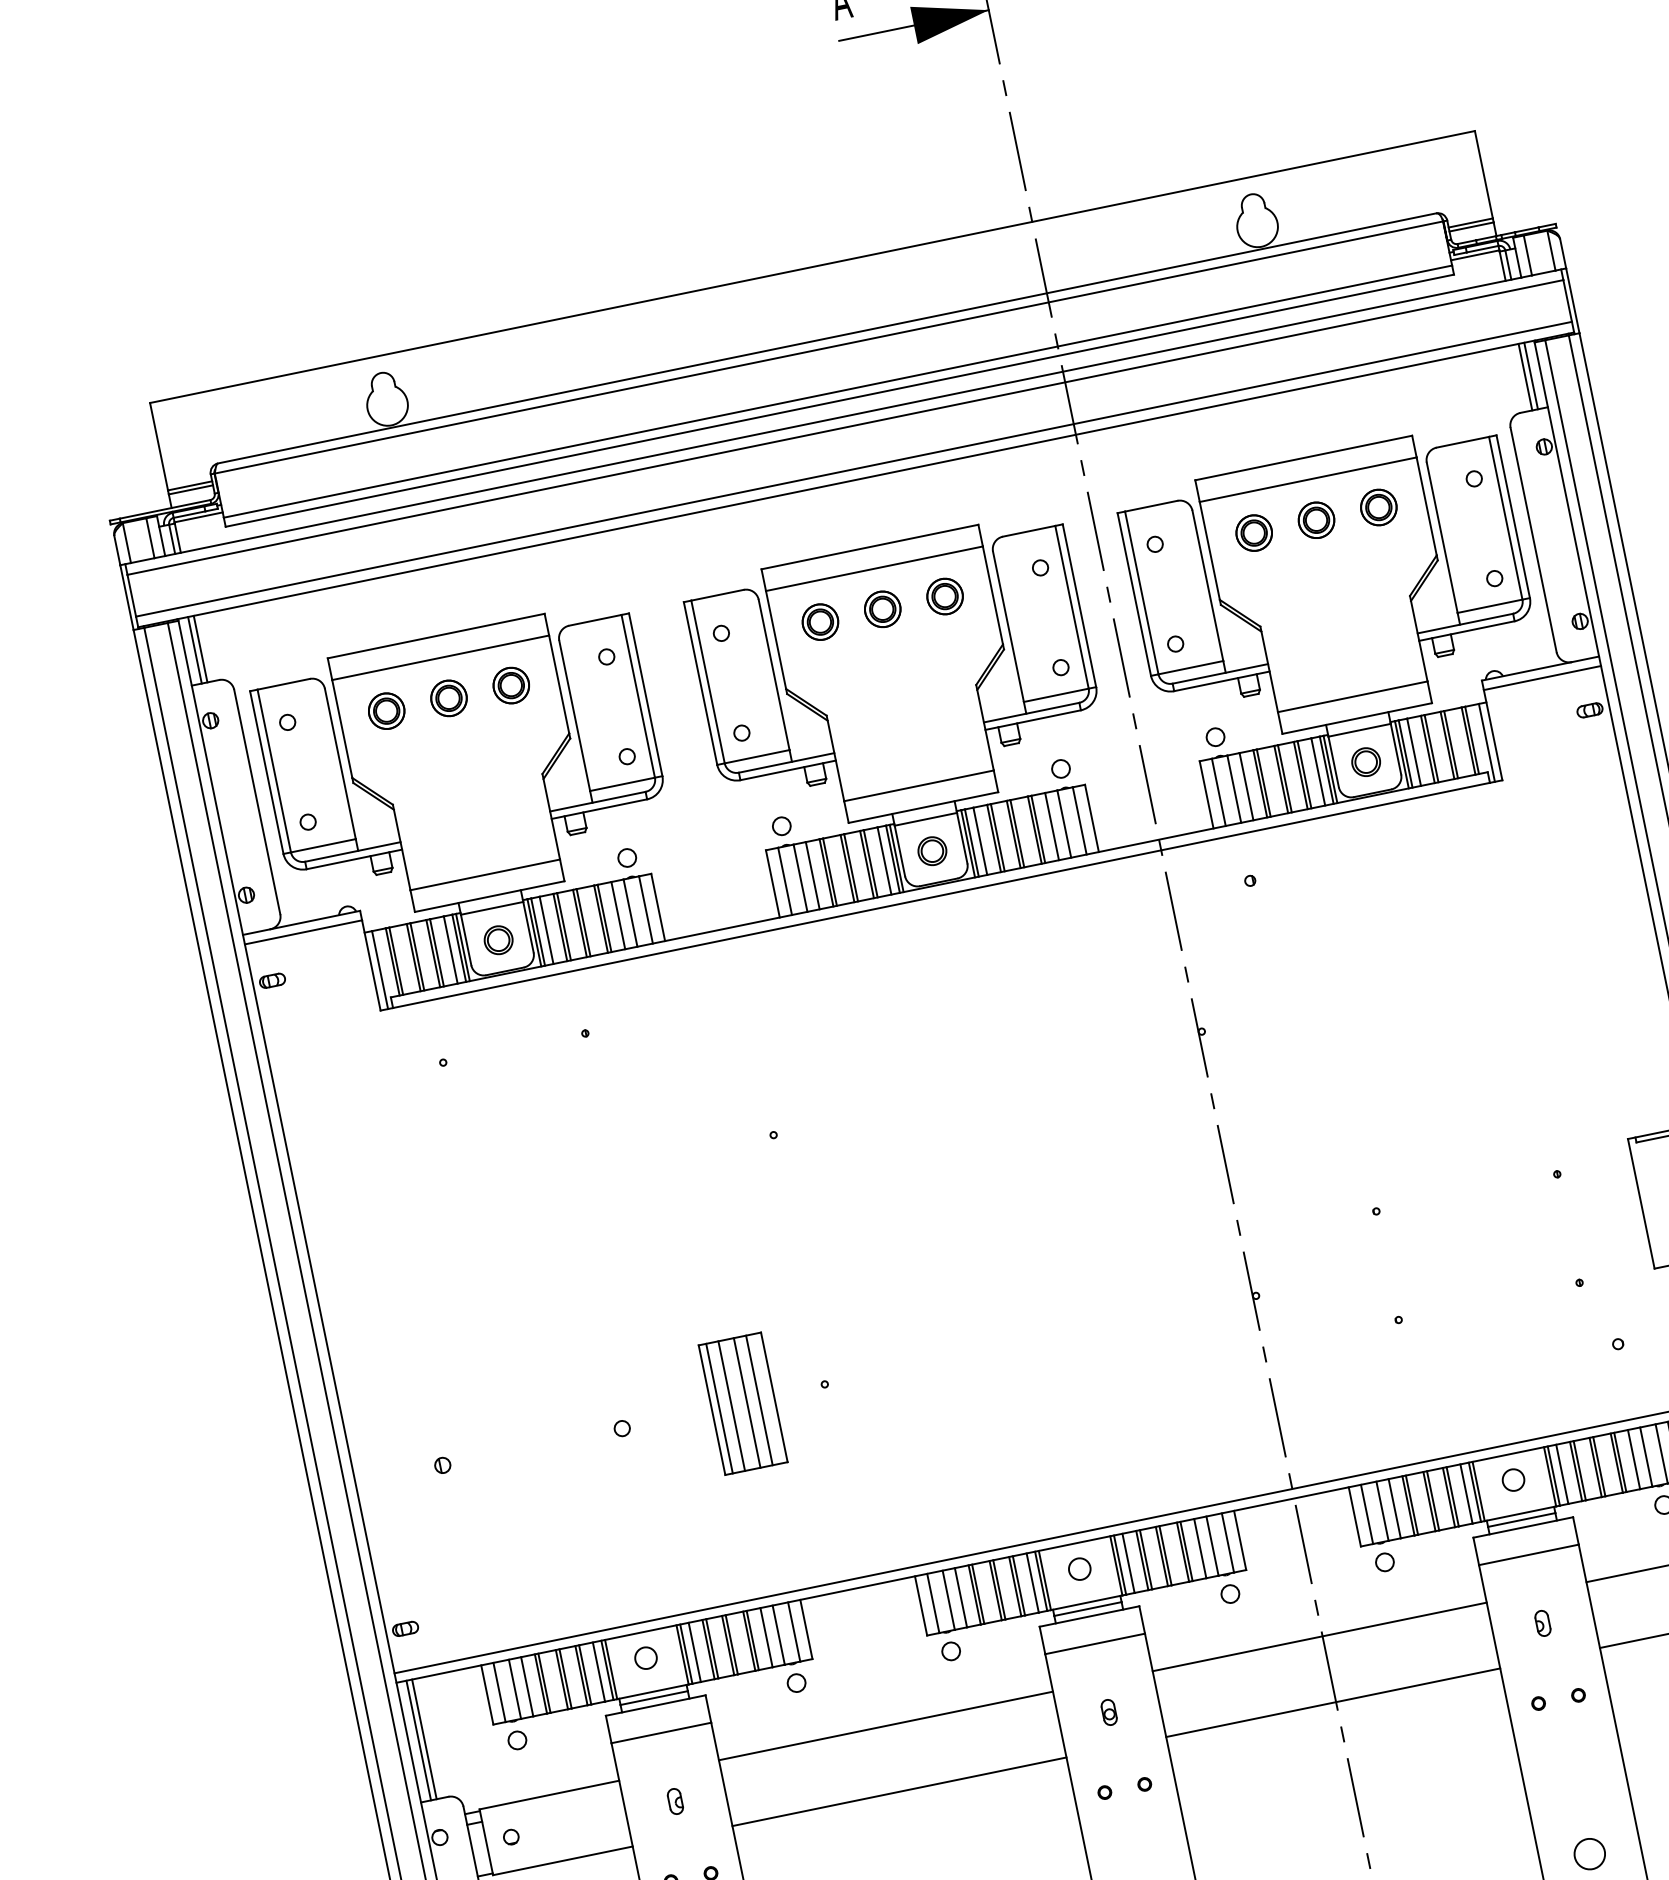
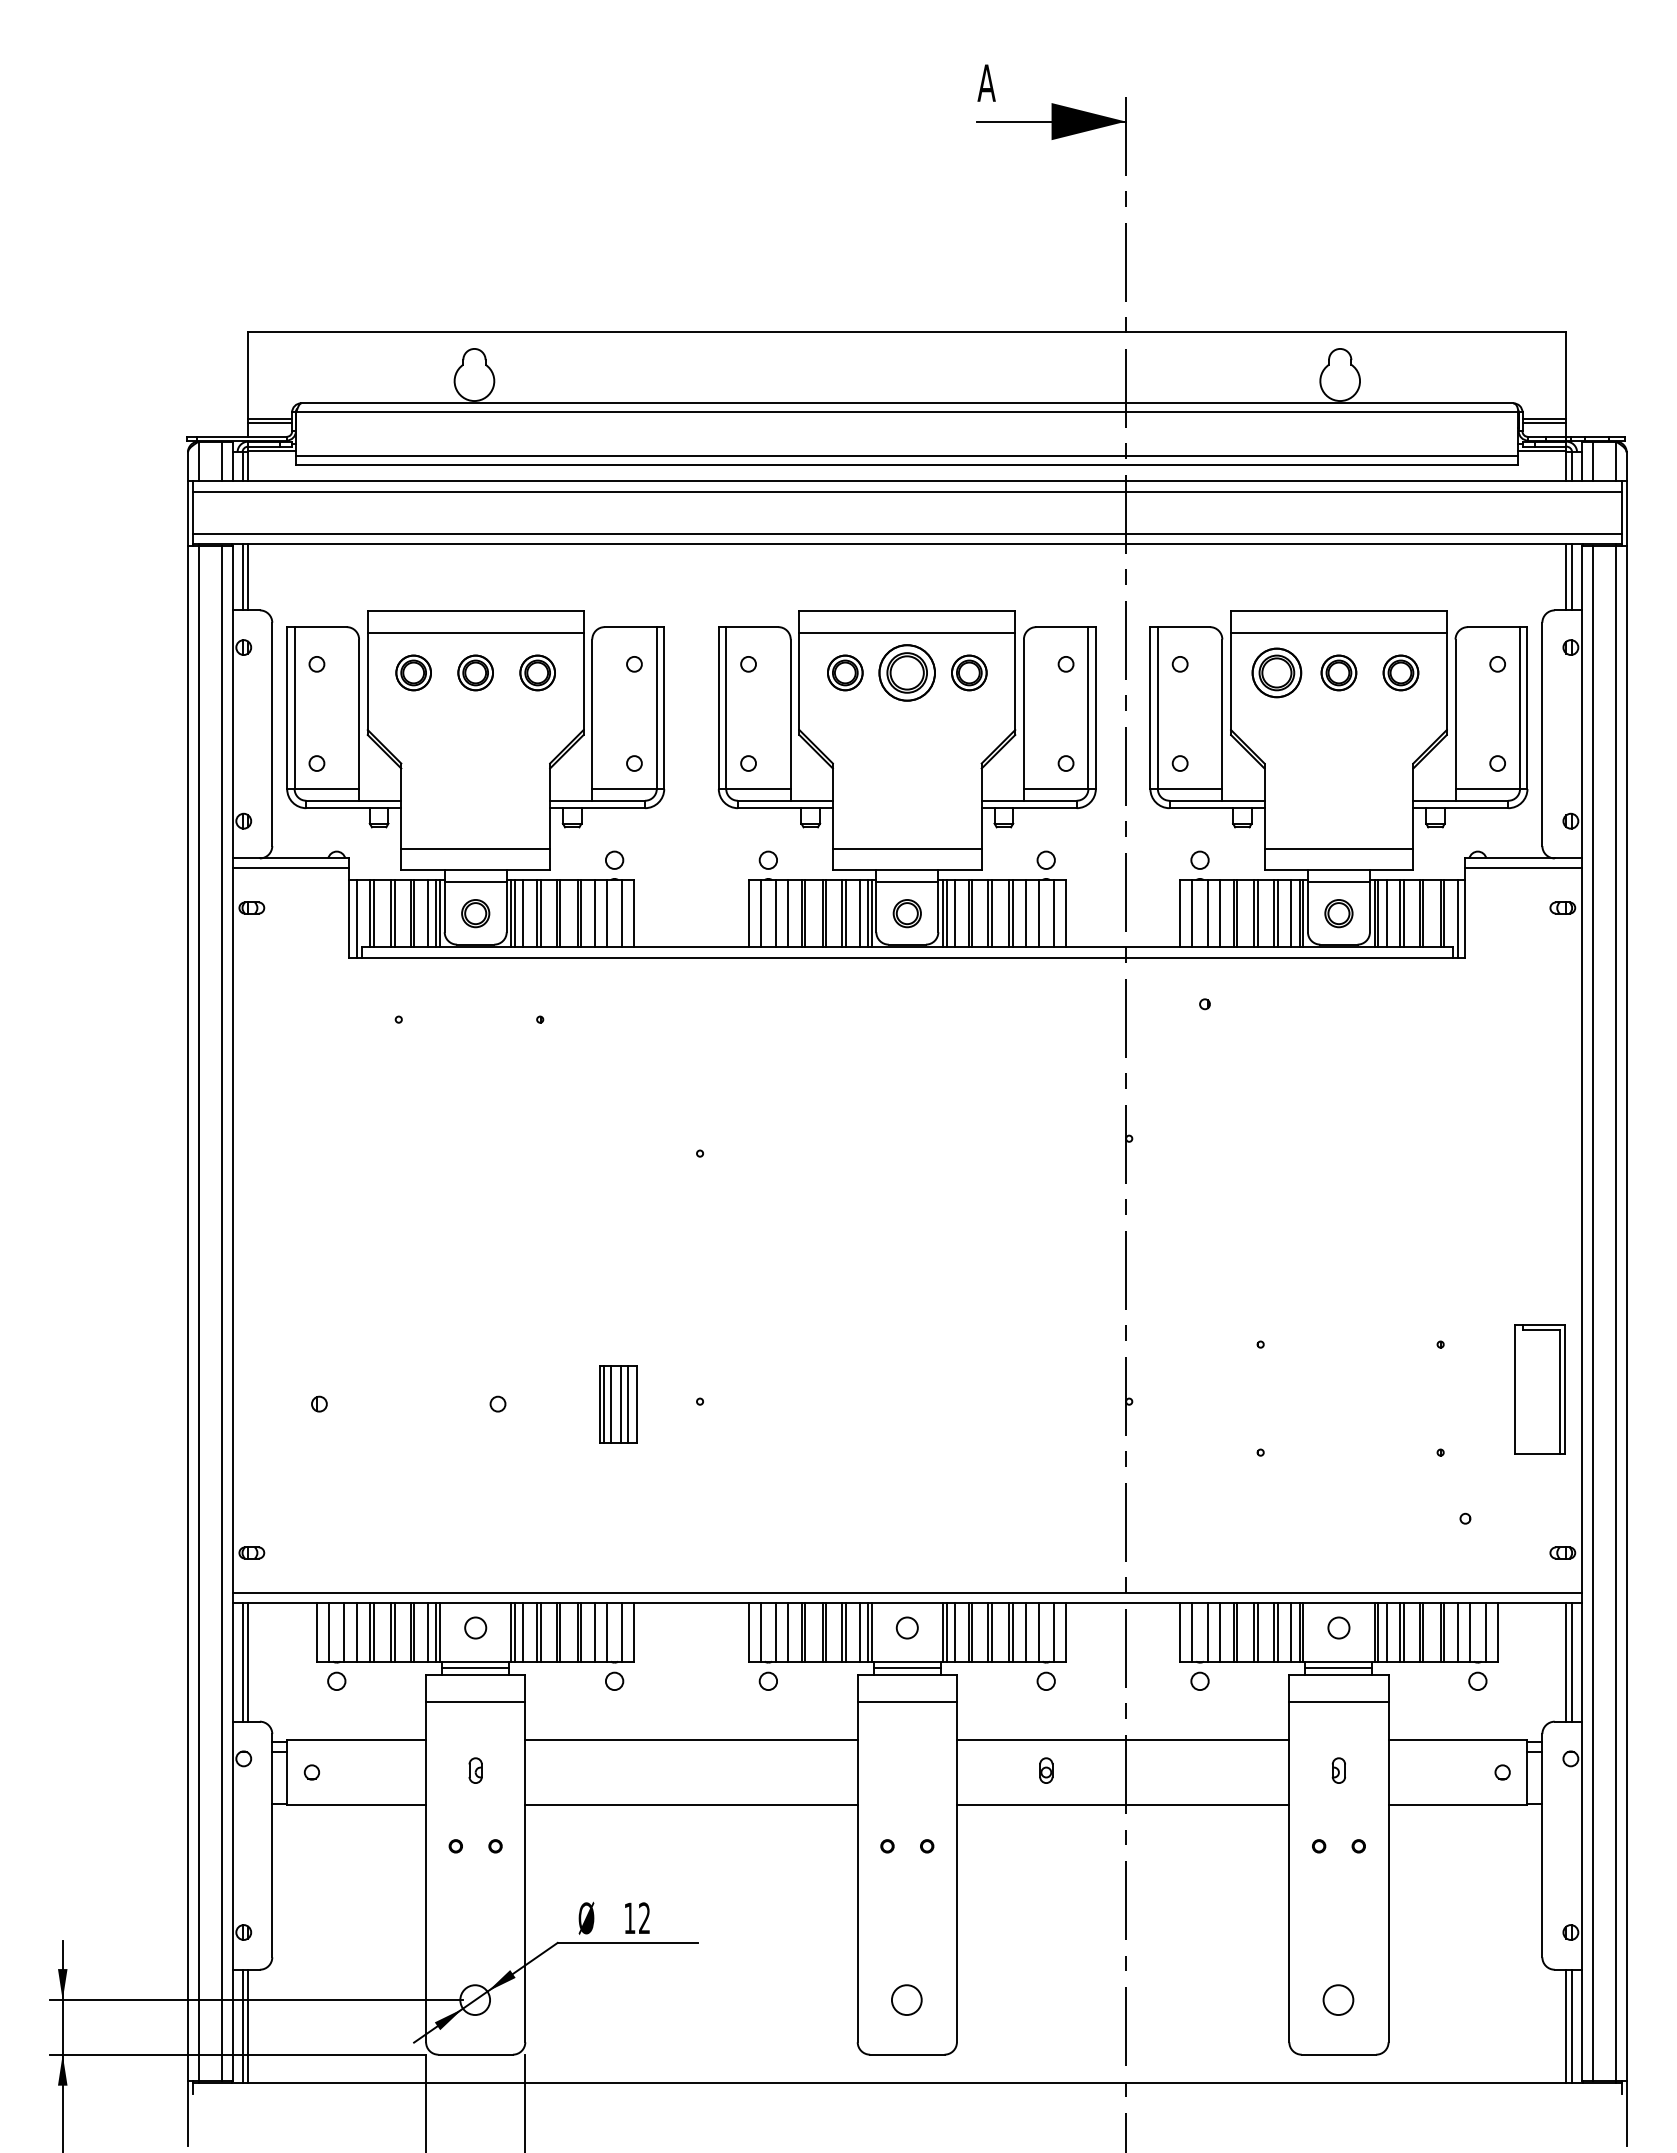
part: (1253, 532) -> (1276, 672), size x1.4
part: (882, 608) -> (907, 672), size x1.6
part: (742, 1404) -> (617, 1404), size x0.6
part: (1109, 1712) -> (1046, 1770), moved

